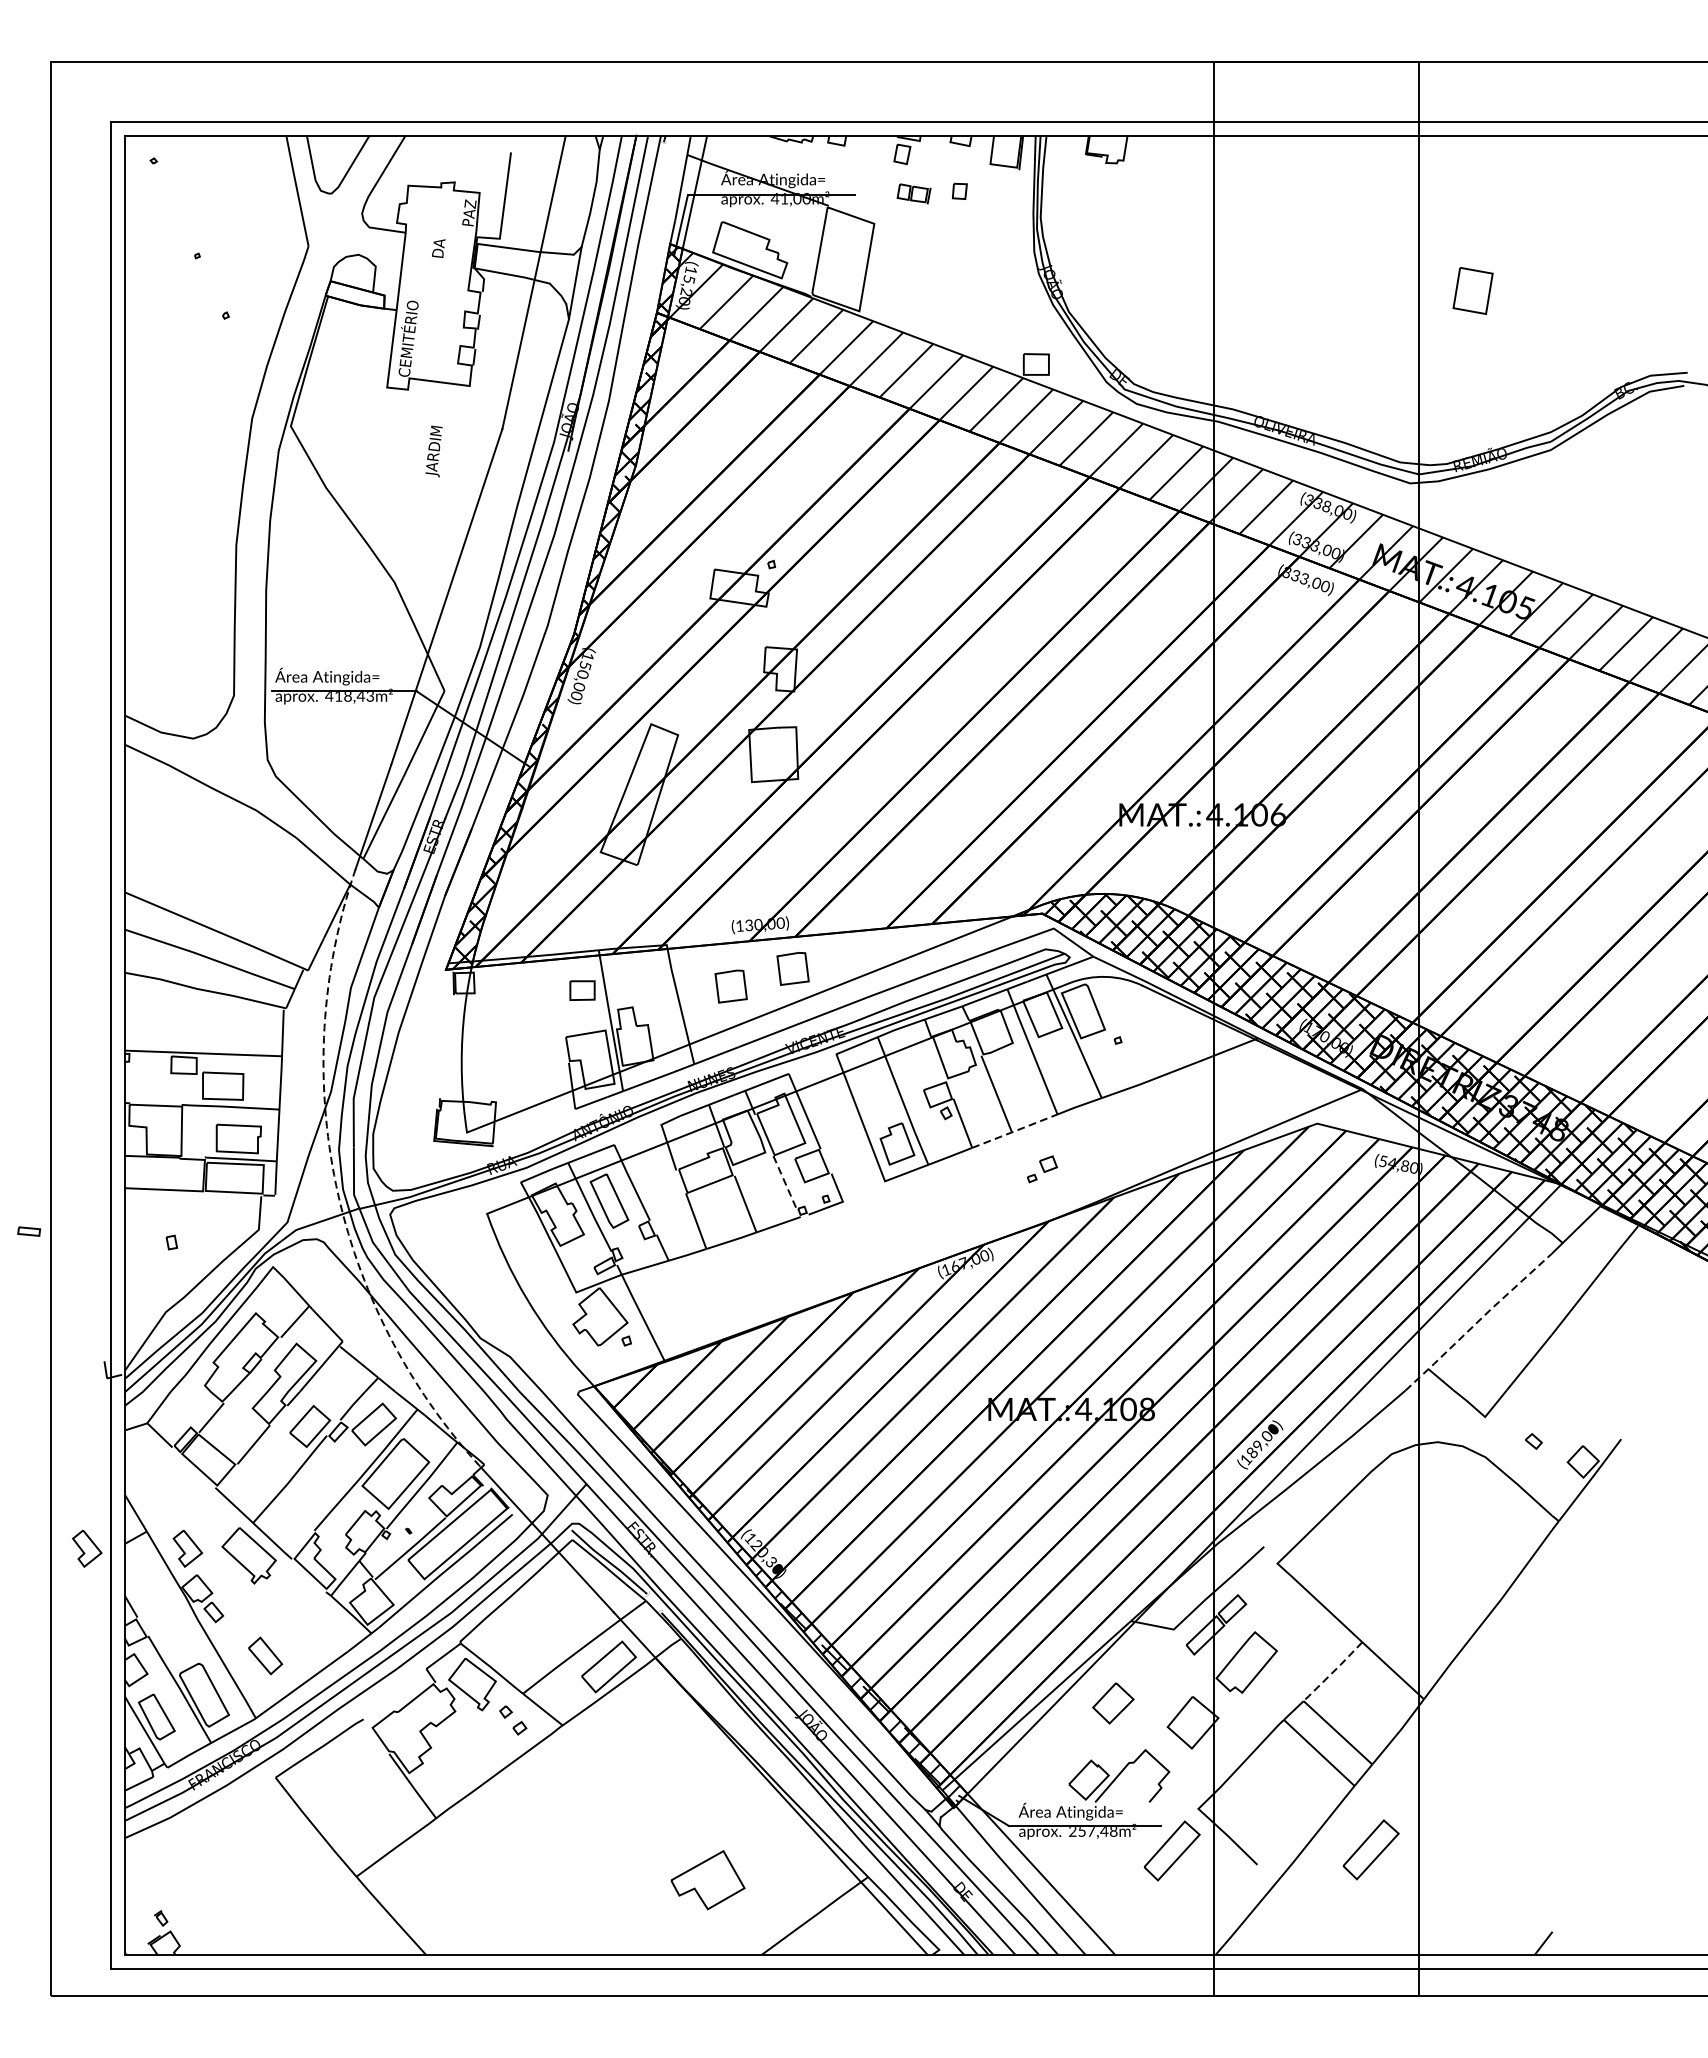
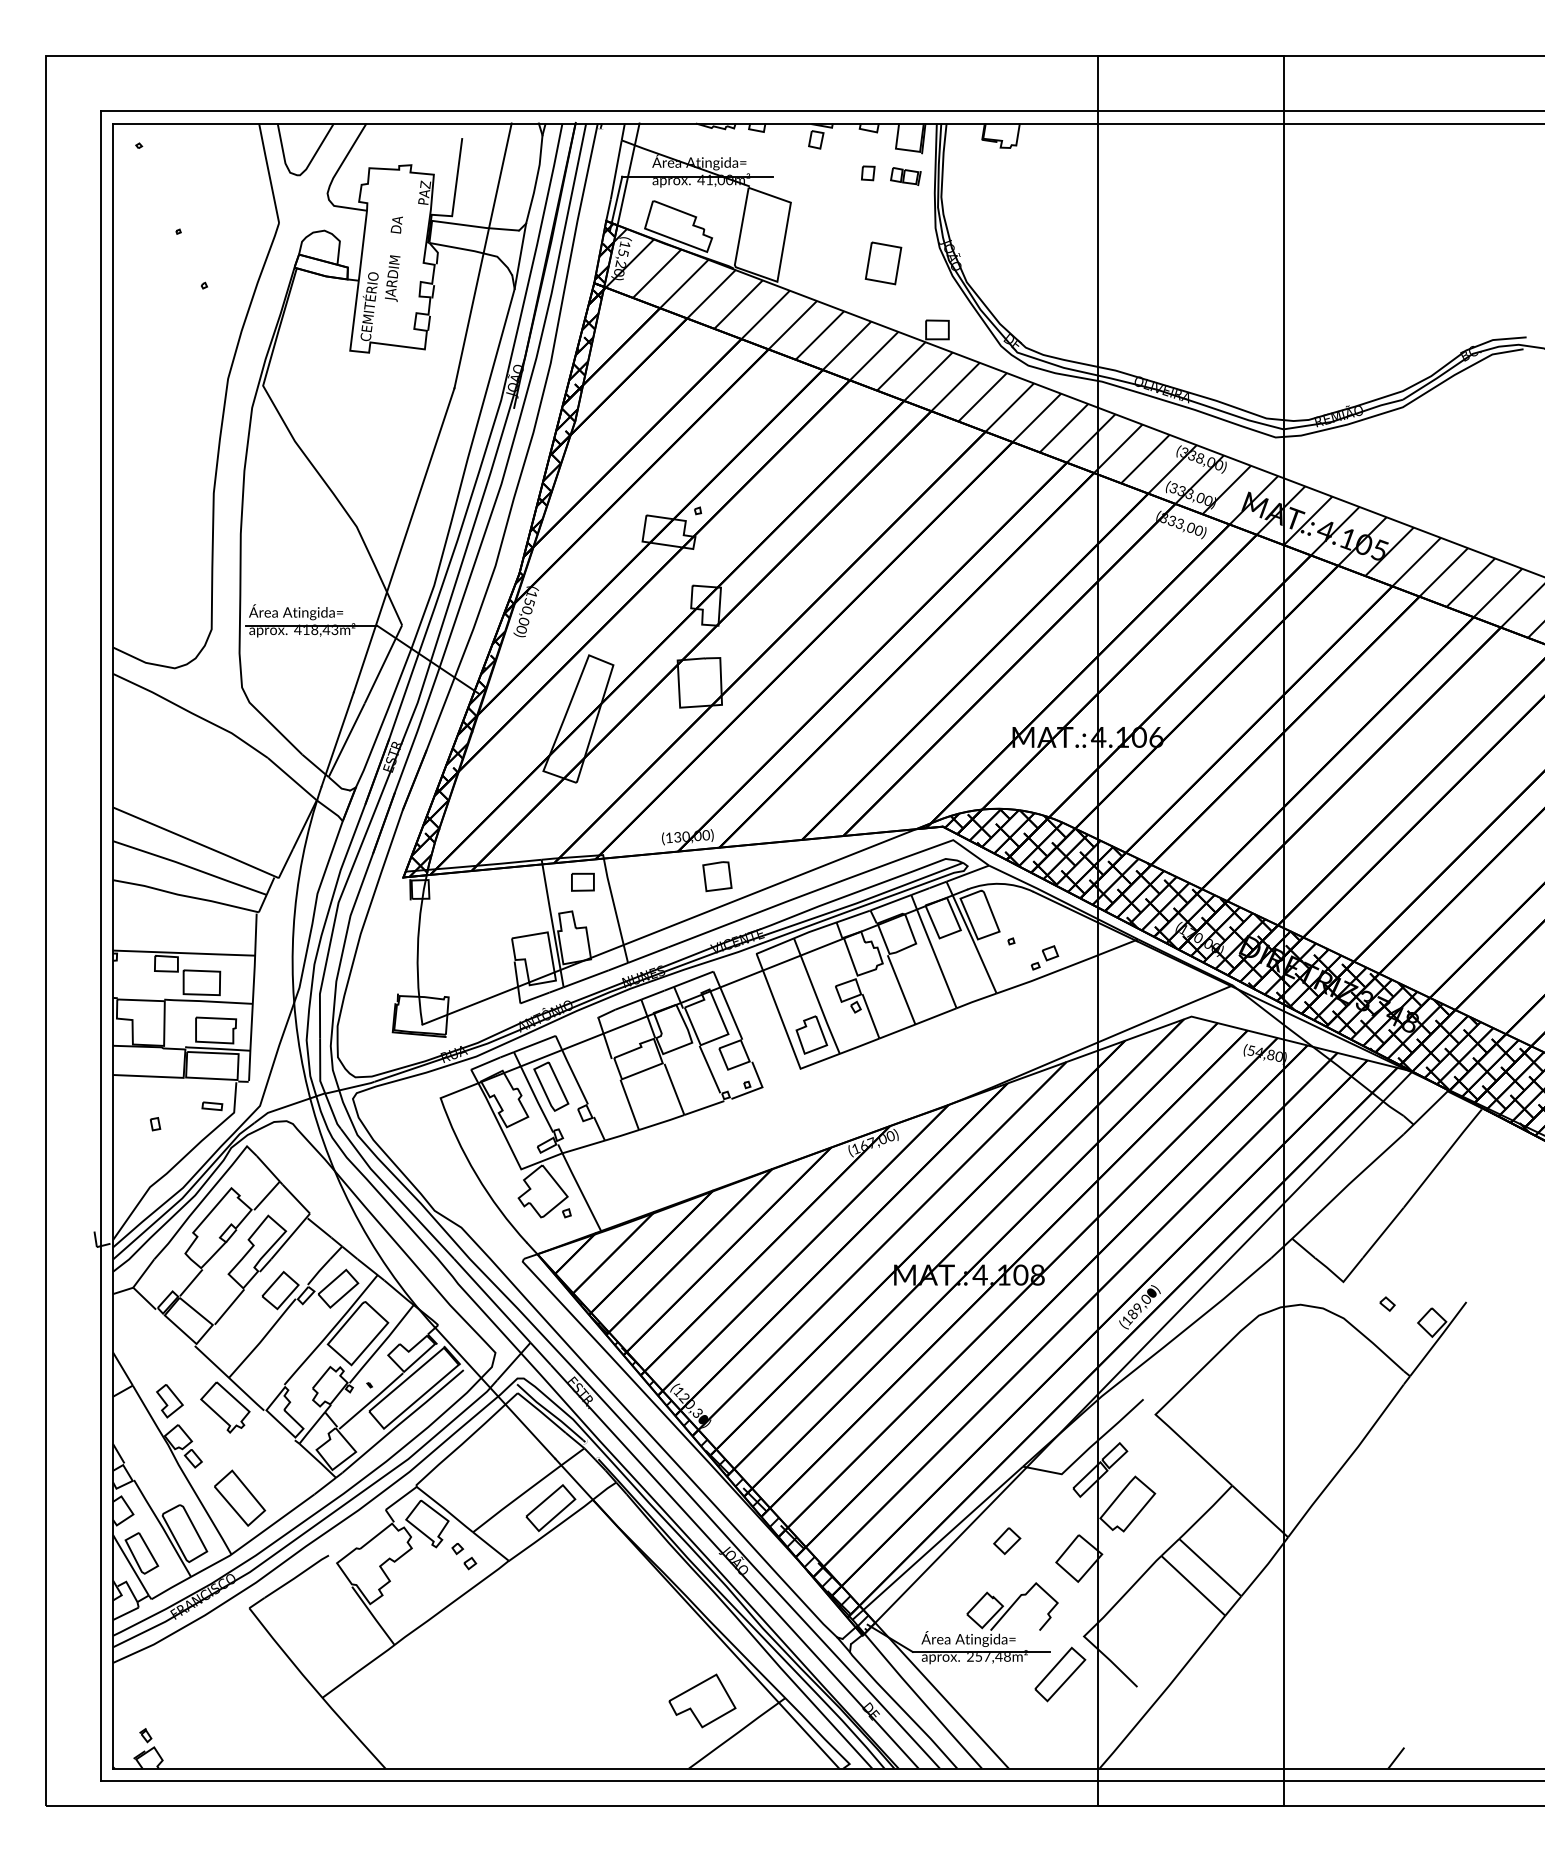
part: (913, 193) -> (905, 176), moved
part: (1473, 291) -> (883, 263), moved
text: (433, 451) -> (392, 278), moved
part: (731, 986) -> (661, 892), removed
part: (582, 989) -> (582, 881), moved
line: (1015, 1131) -> (918, 1023), dashed -> solid
part: (1041, 1168) -> (1044, 957), moved
line: (785, 1182) -> (710, 1069), dashed -> solid
arc: (336, 1185) -> (304, 1072), dashed -> solid
part: (29, 1231) -> (212, 1106), moved
line: (1478, 1321) -> (1337, 1195), dashed -> solid
part: (86, 1549) -> (78, 1401), removed
part: (265, 1655) -> (240, 1497), size x1.67
line: (1332, 1672) -> (1205, 1513), dashed -> solid
part: (1113, 1702) -> (1007, 1540), size x0.71
part: (1371, 1849) -> (1240, 1673), removed
part: (708, 1879) -> (702, 1700), moved

